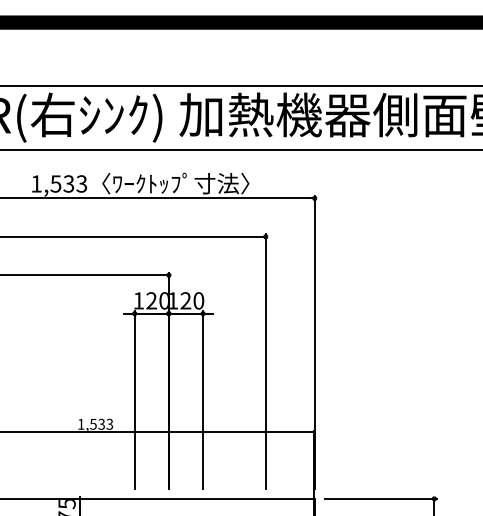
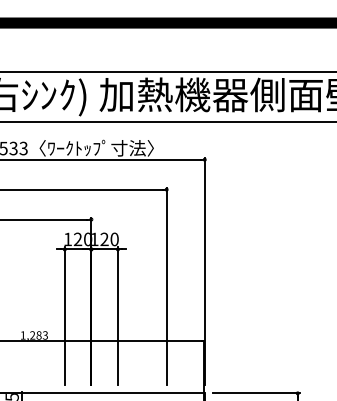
text: (97, 423) -> (35, 334), 1,533 -> 1,283

